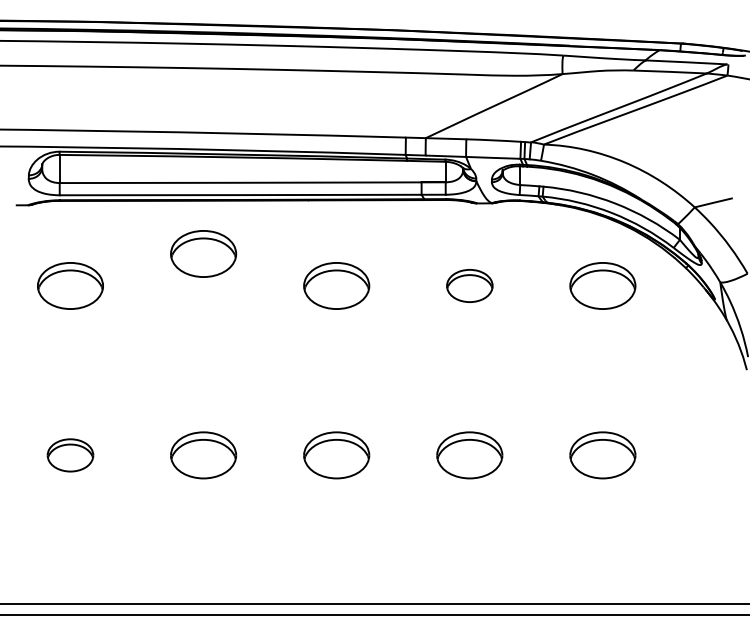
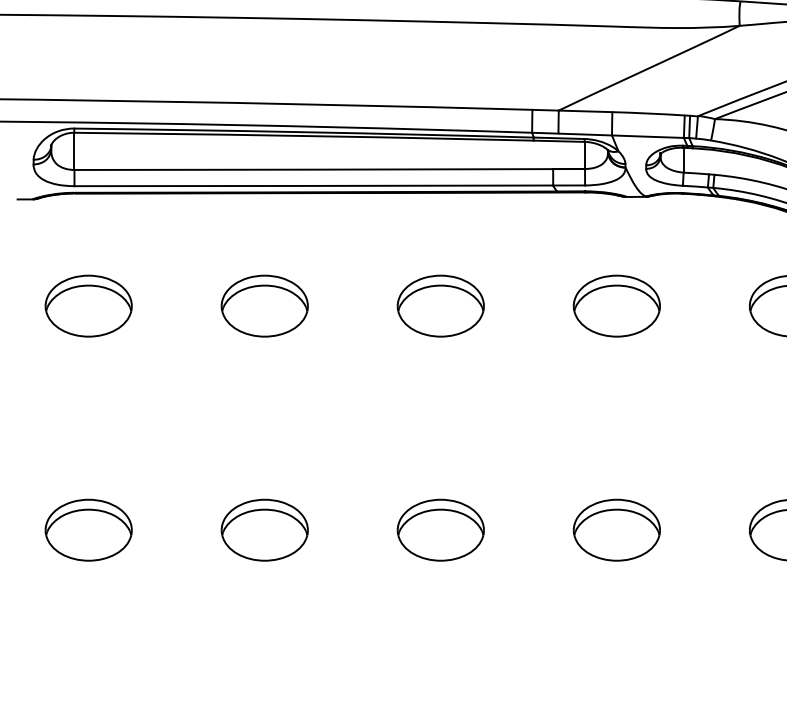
part: (203, 253) -> (264, 305), moved
part: (469, 285) -> (616, 305), size x1.43
part: (70, 455) -> (88, 530), size x1.43

